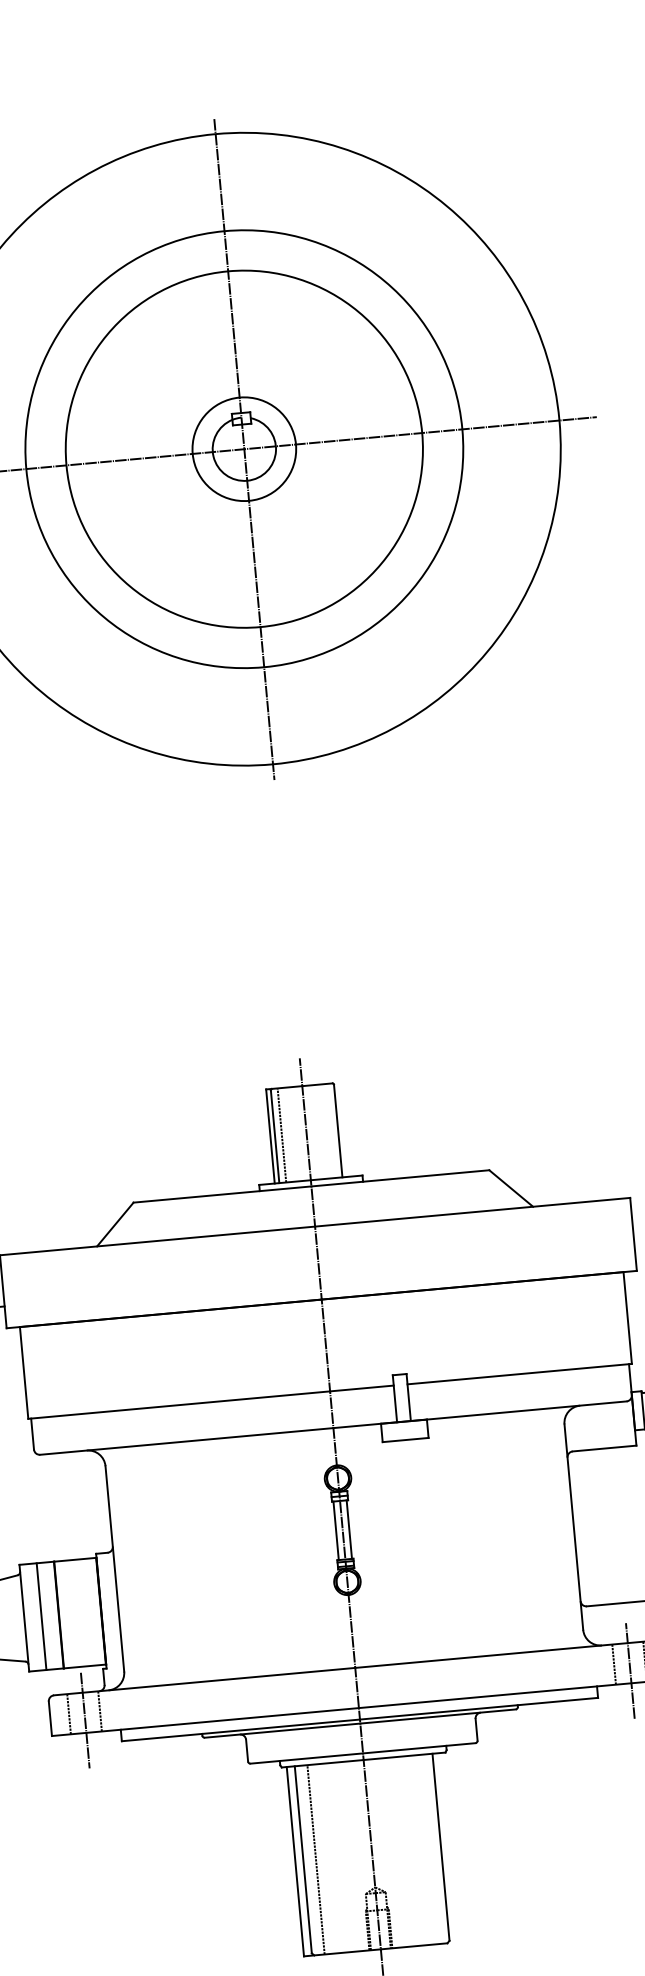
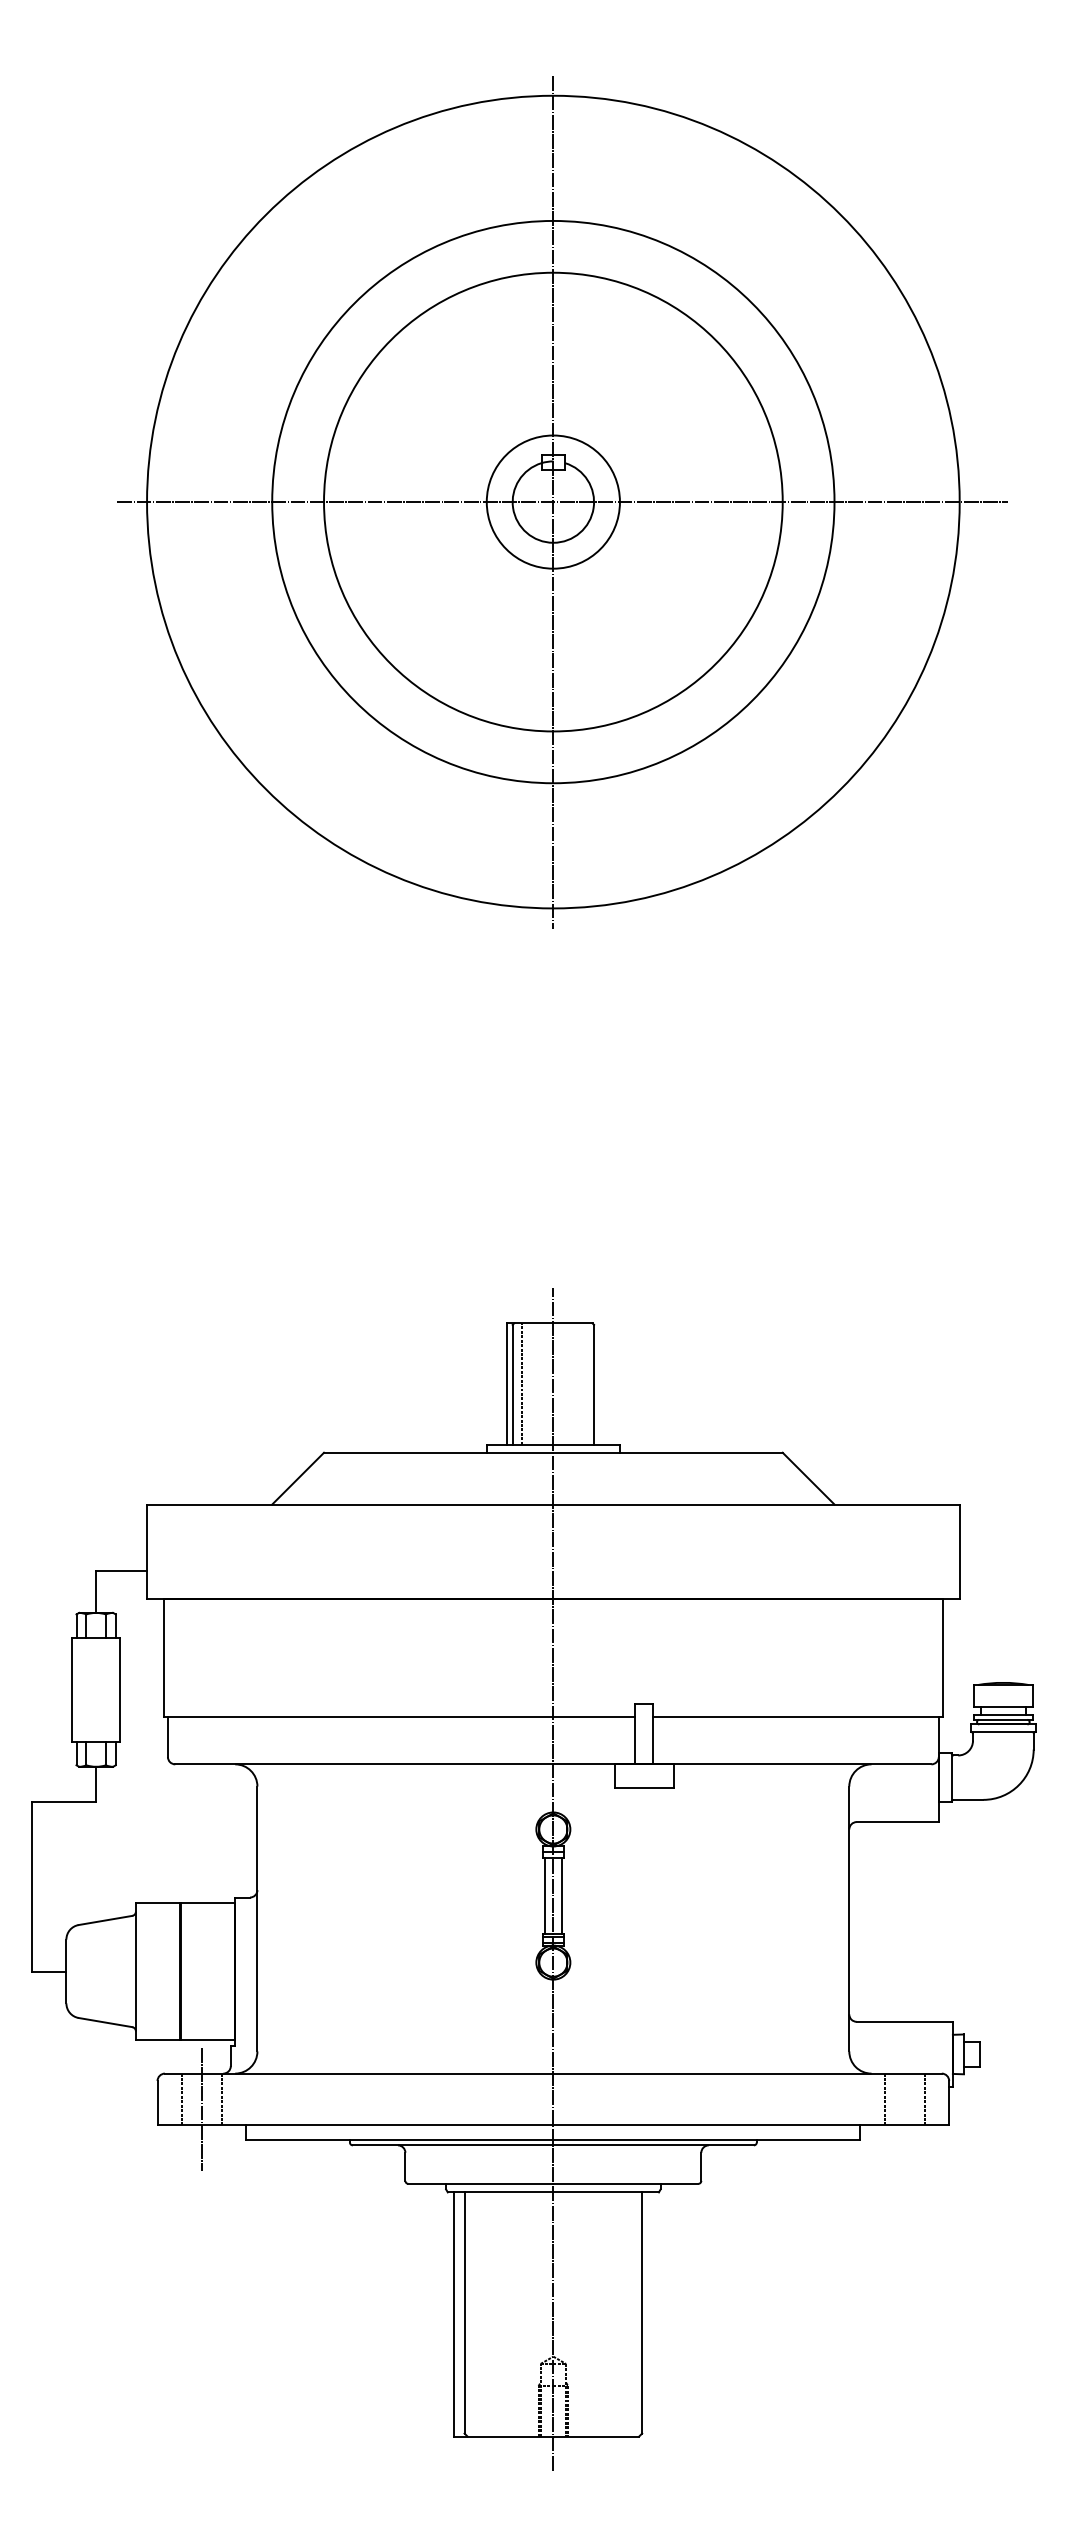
line: (41, 1616) -> (158, 1971), removed
line: (630, 1670) -> (904, 2109), removed
line: (315, 1859) -> (480, 2314), removed

